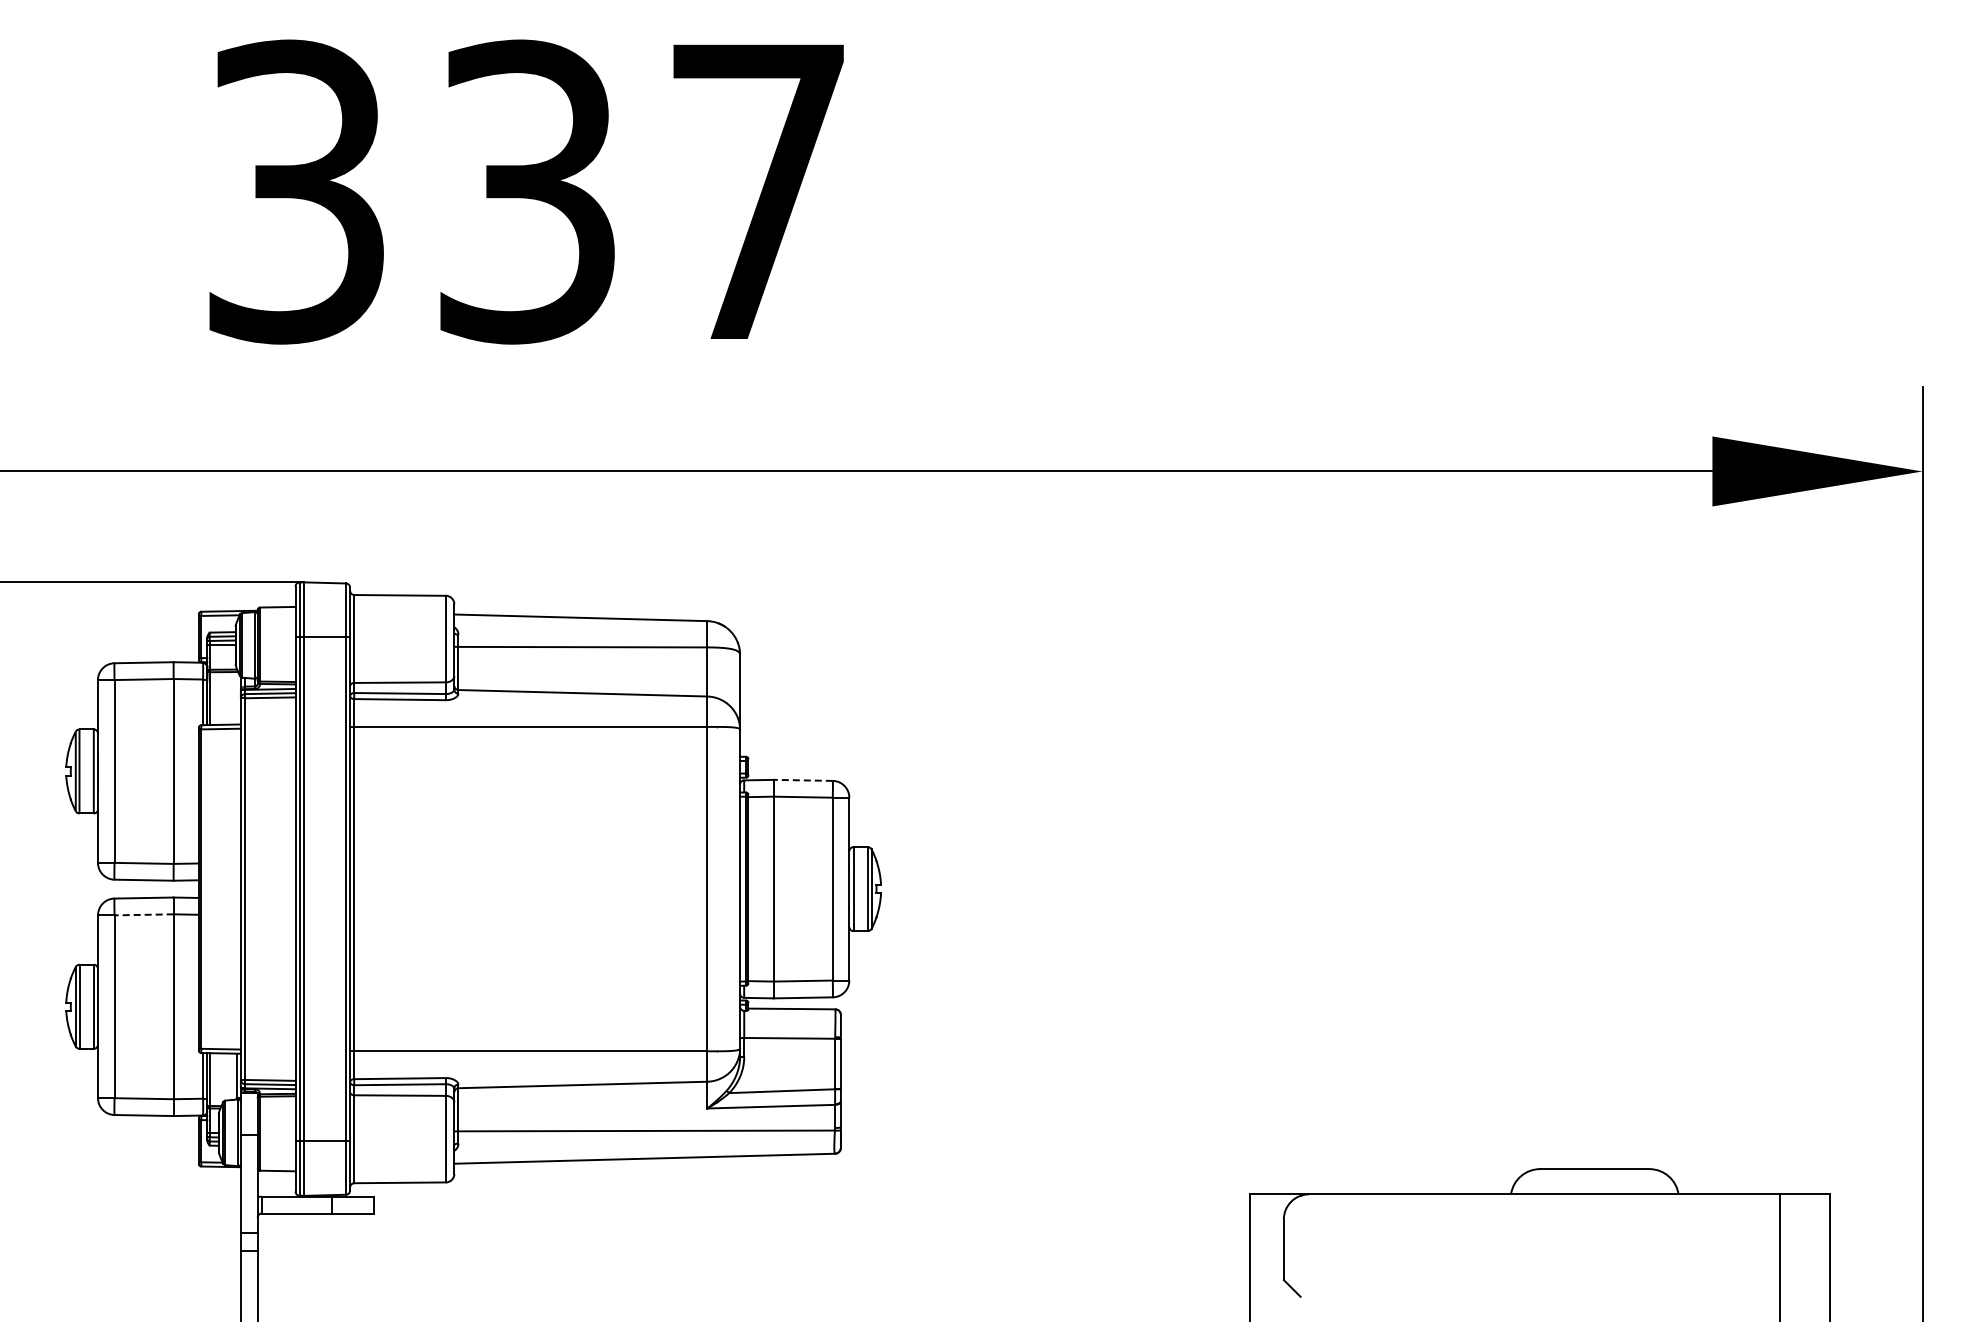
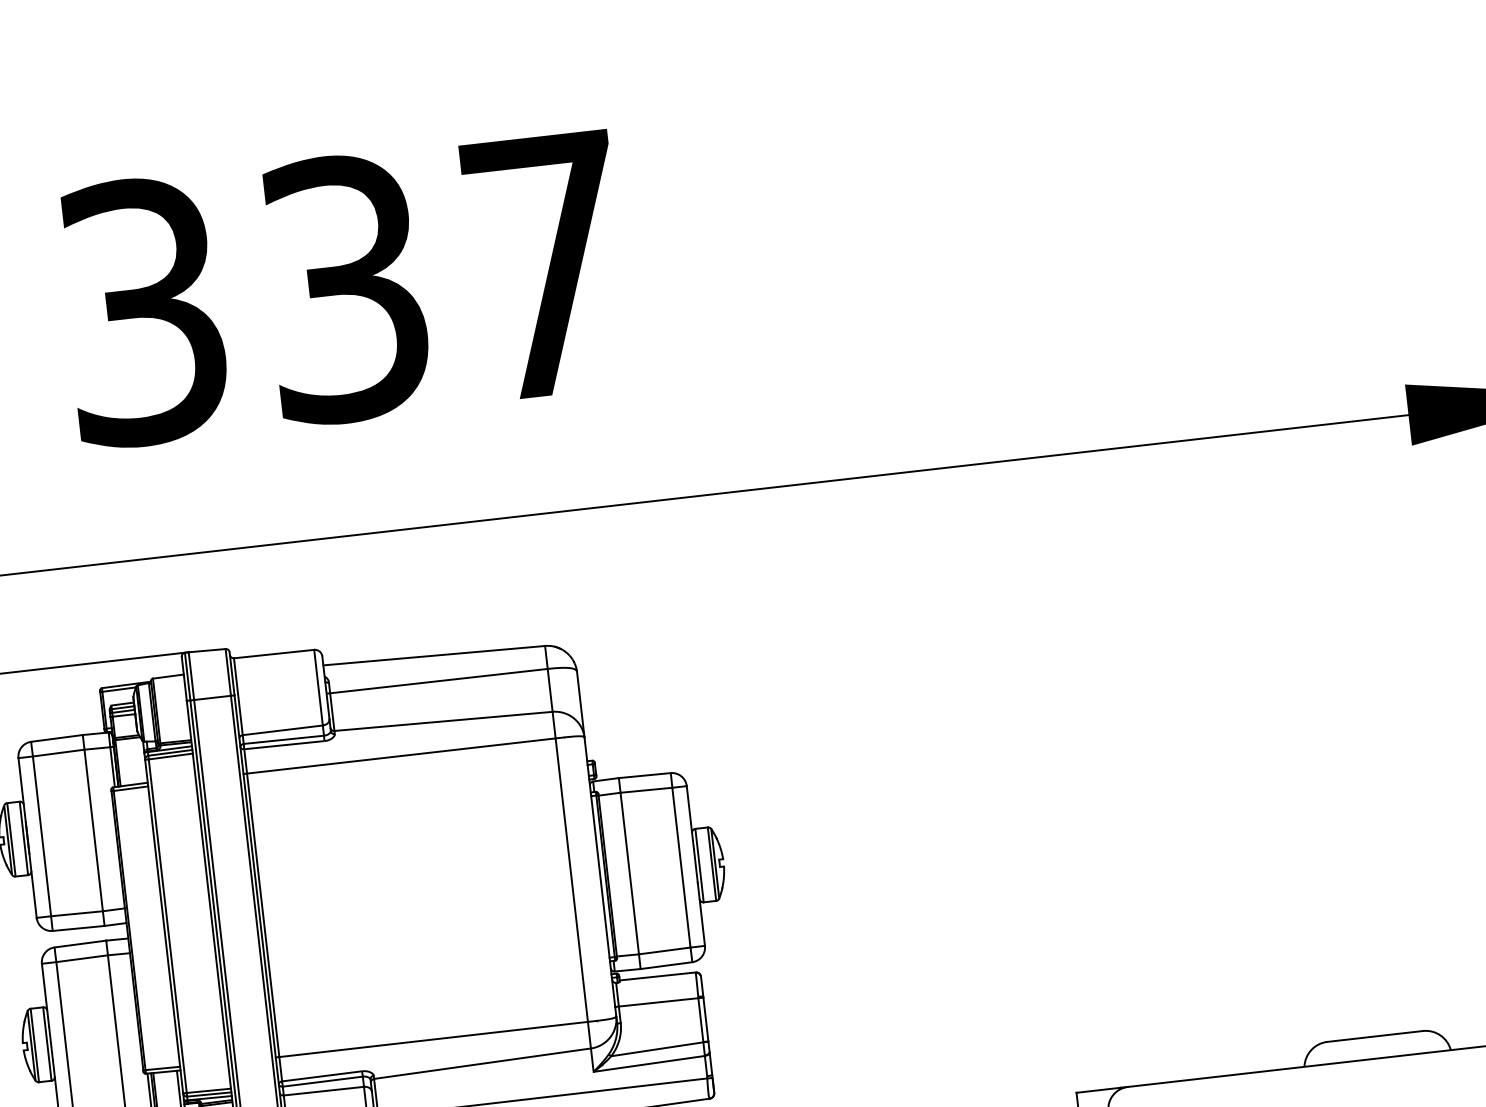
line: (803, 780) -> (644, 775), dashed -> solid
line: (144, 914) -> (82, 958), dashed -> solid

